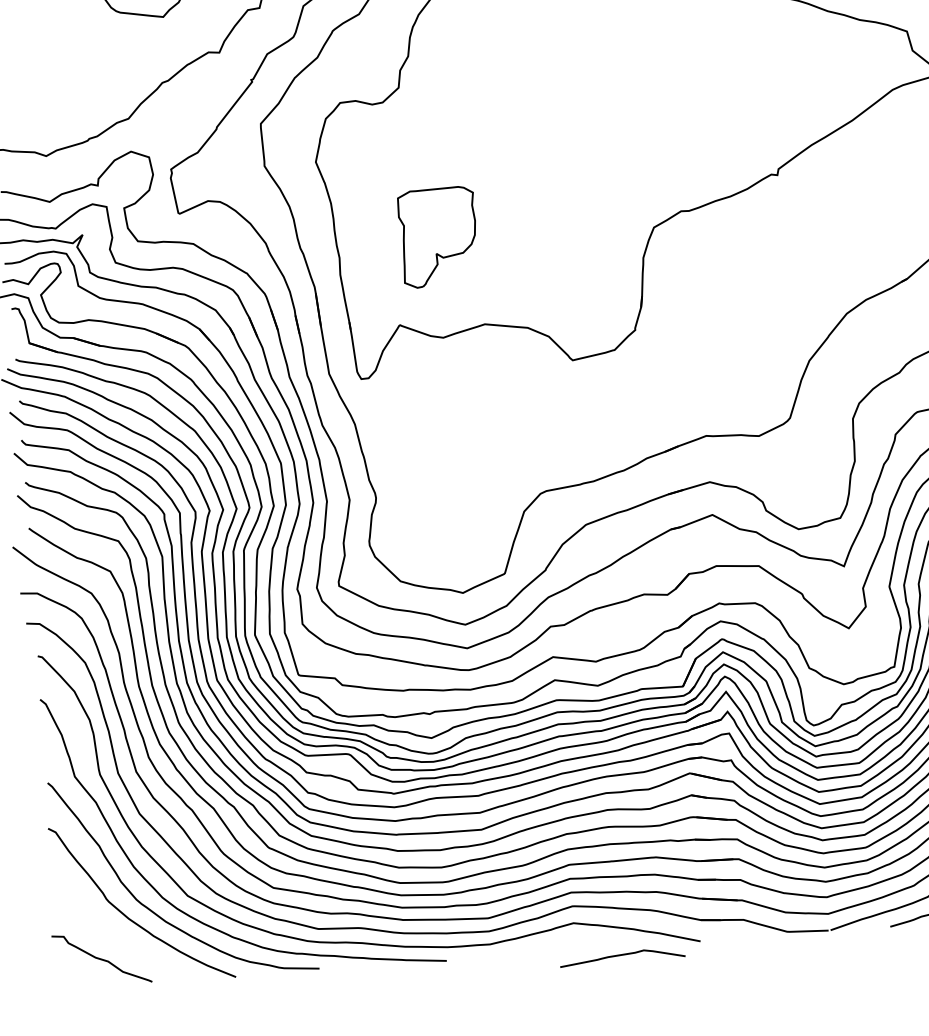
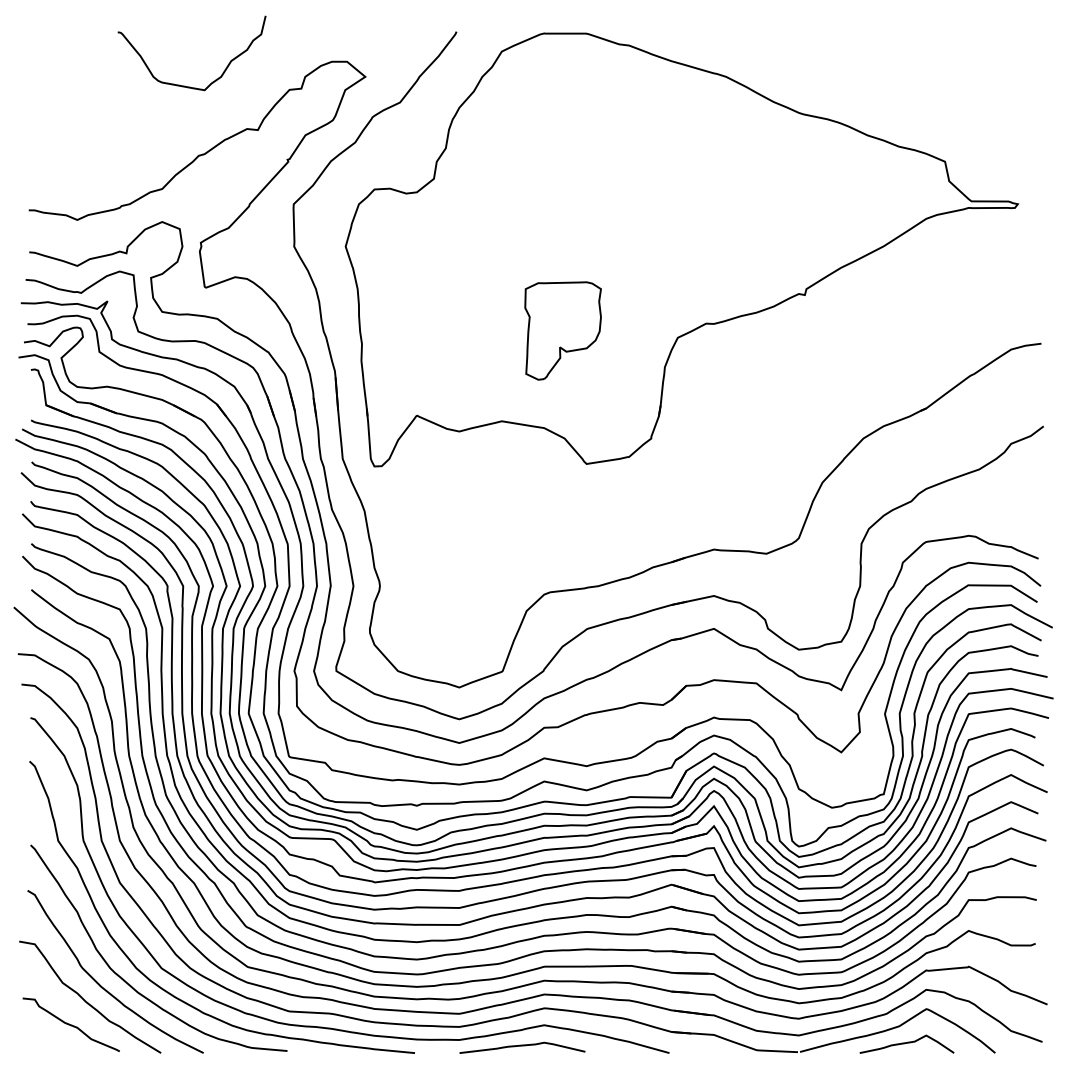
part: (437, 236) -> (562, 330), moved
curve: (116, 934) -> (87, 1001), added
curve: (622, 955) -> (522, 1046), moved

